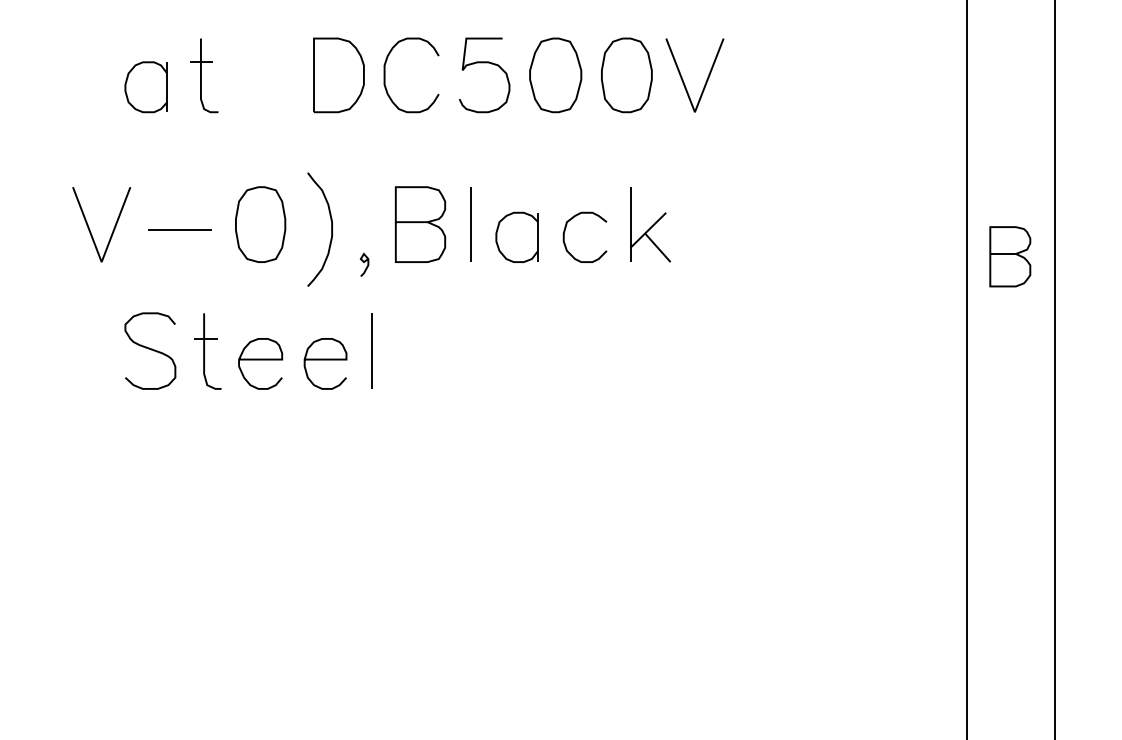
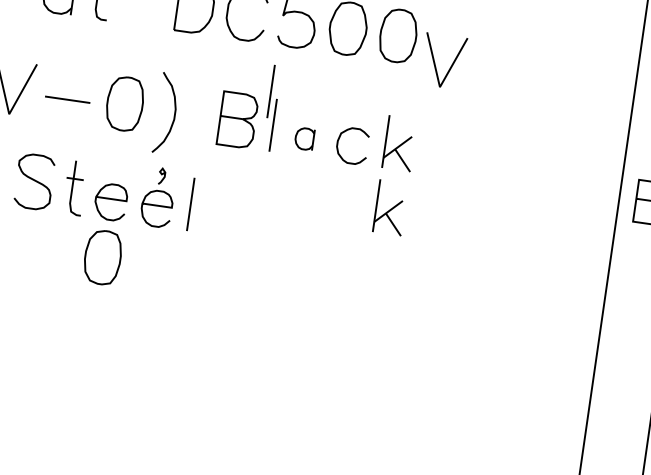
line: (683, 79) -> (435, 62), moved
line: (460, 177) -> (270, 91), added
part: (516, 236) -> (304, 138), size x0.6
curve: (364, 262) -> (162, 174), moved
part: (650, 315) -> (390, 207), added
part: (260, 442) -> (102, 257), added

